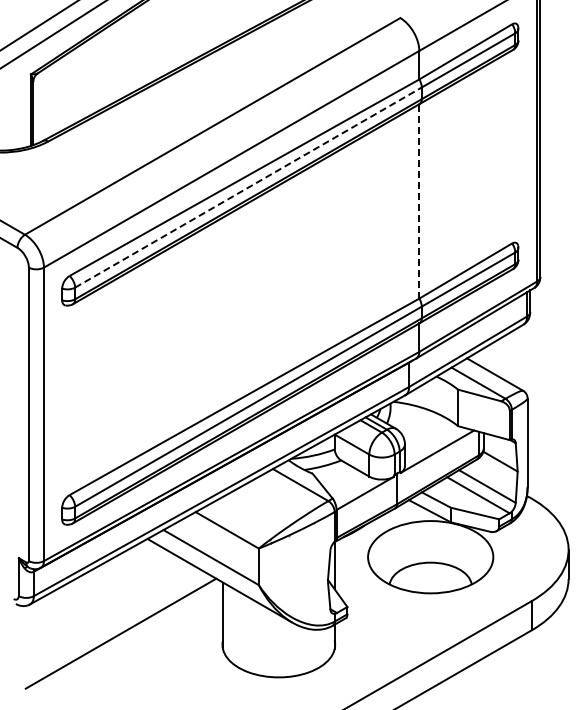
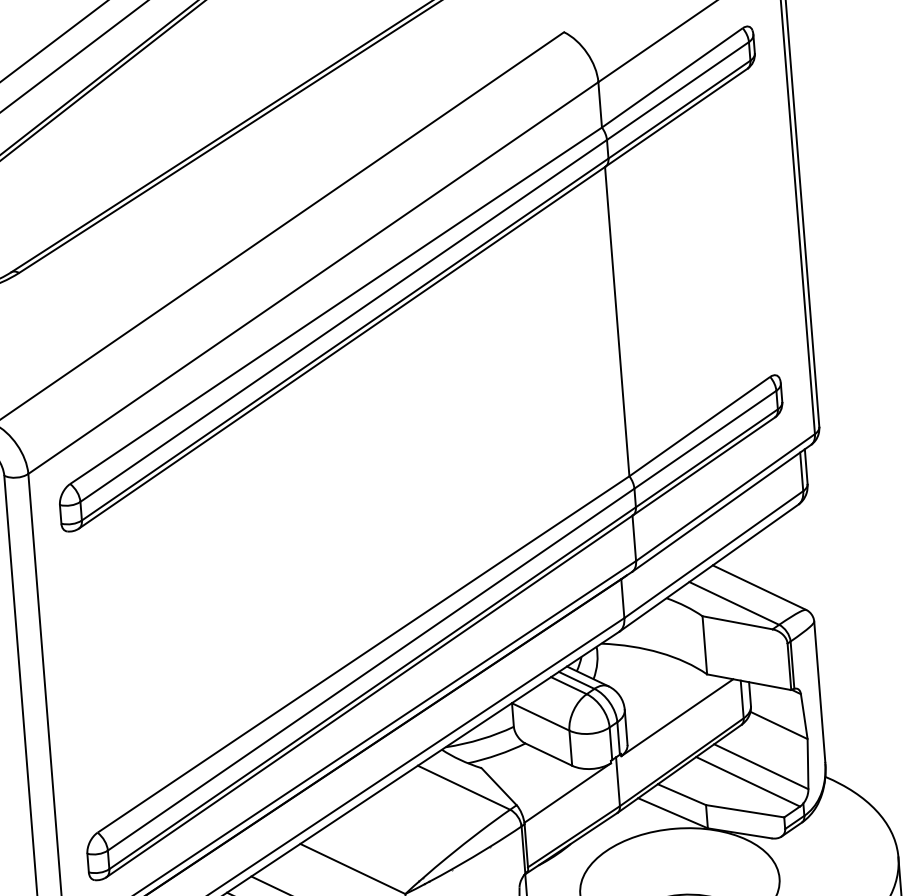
line: (248, 187) -> (343, 320), dashed -> solid
line: (419, 200) -> (617, 320), dashed -> solid

